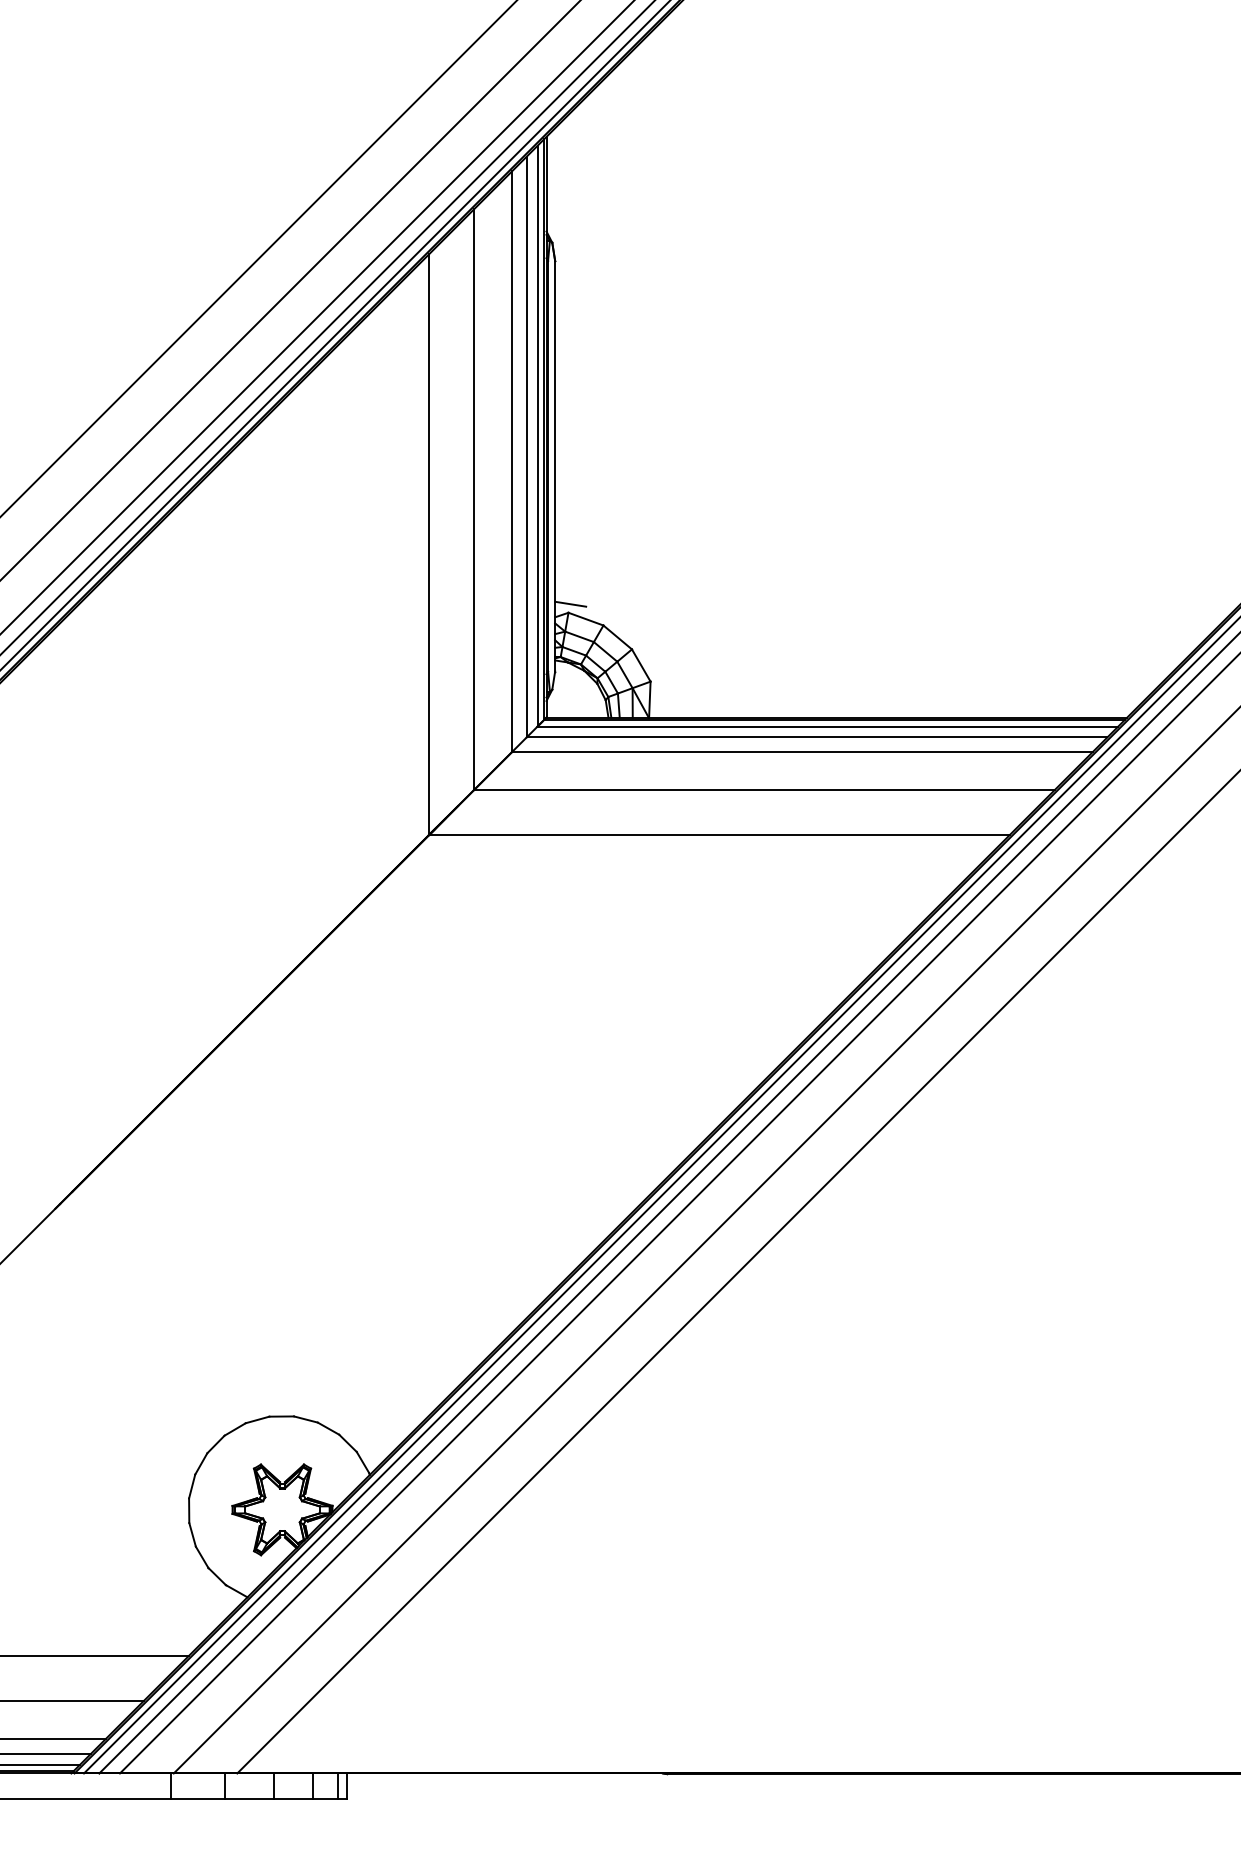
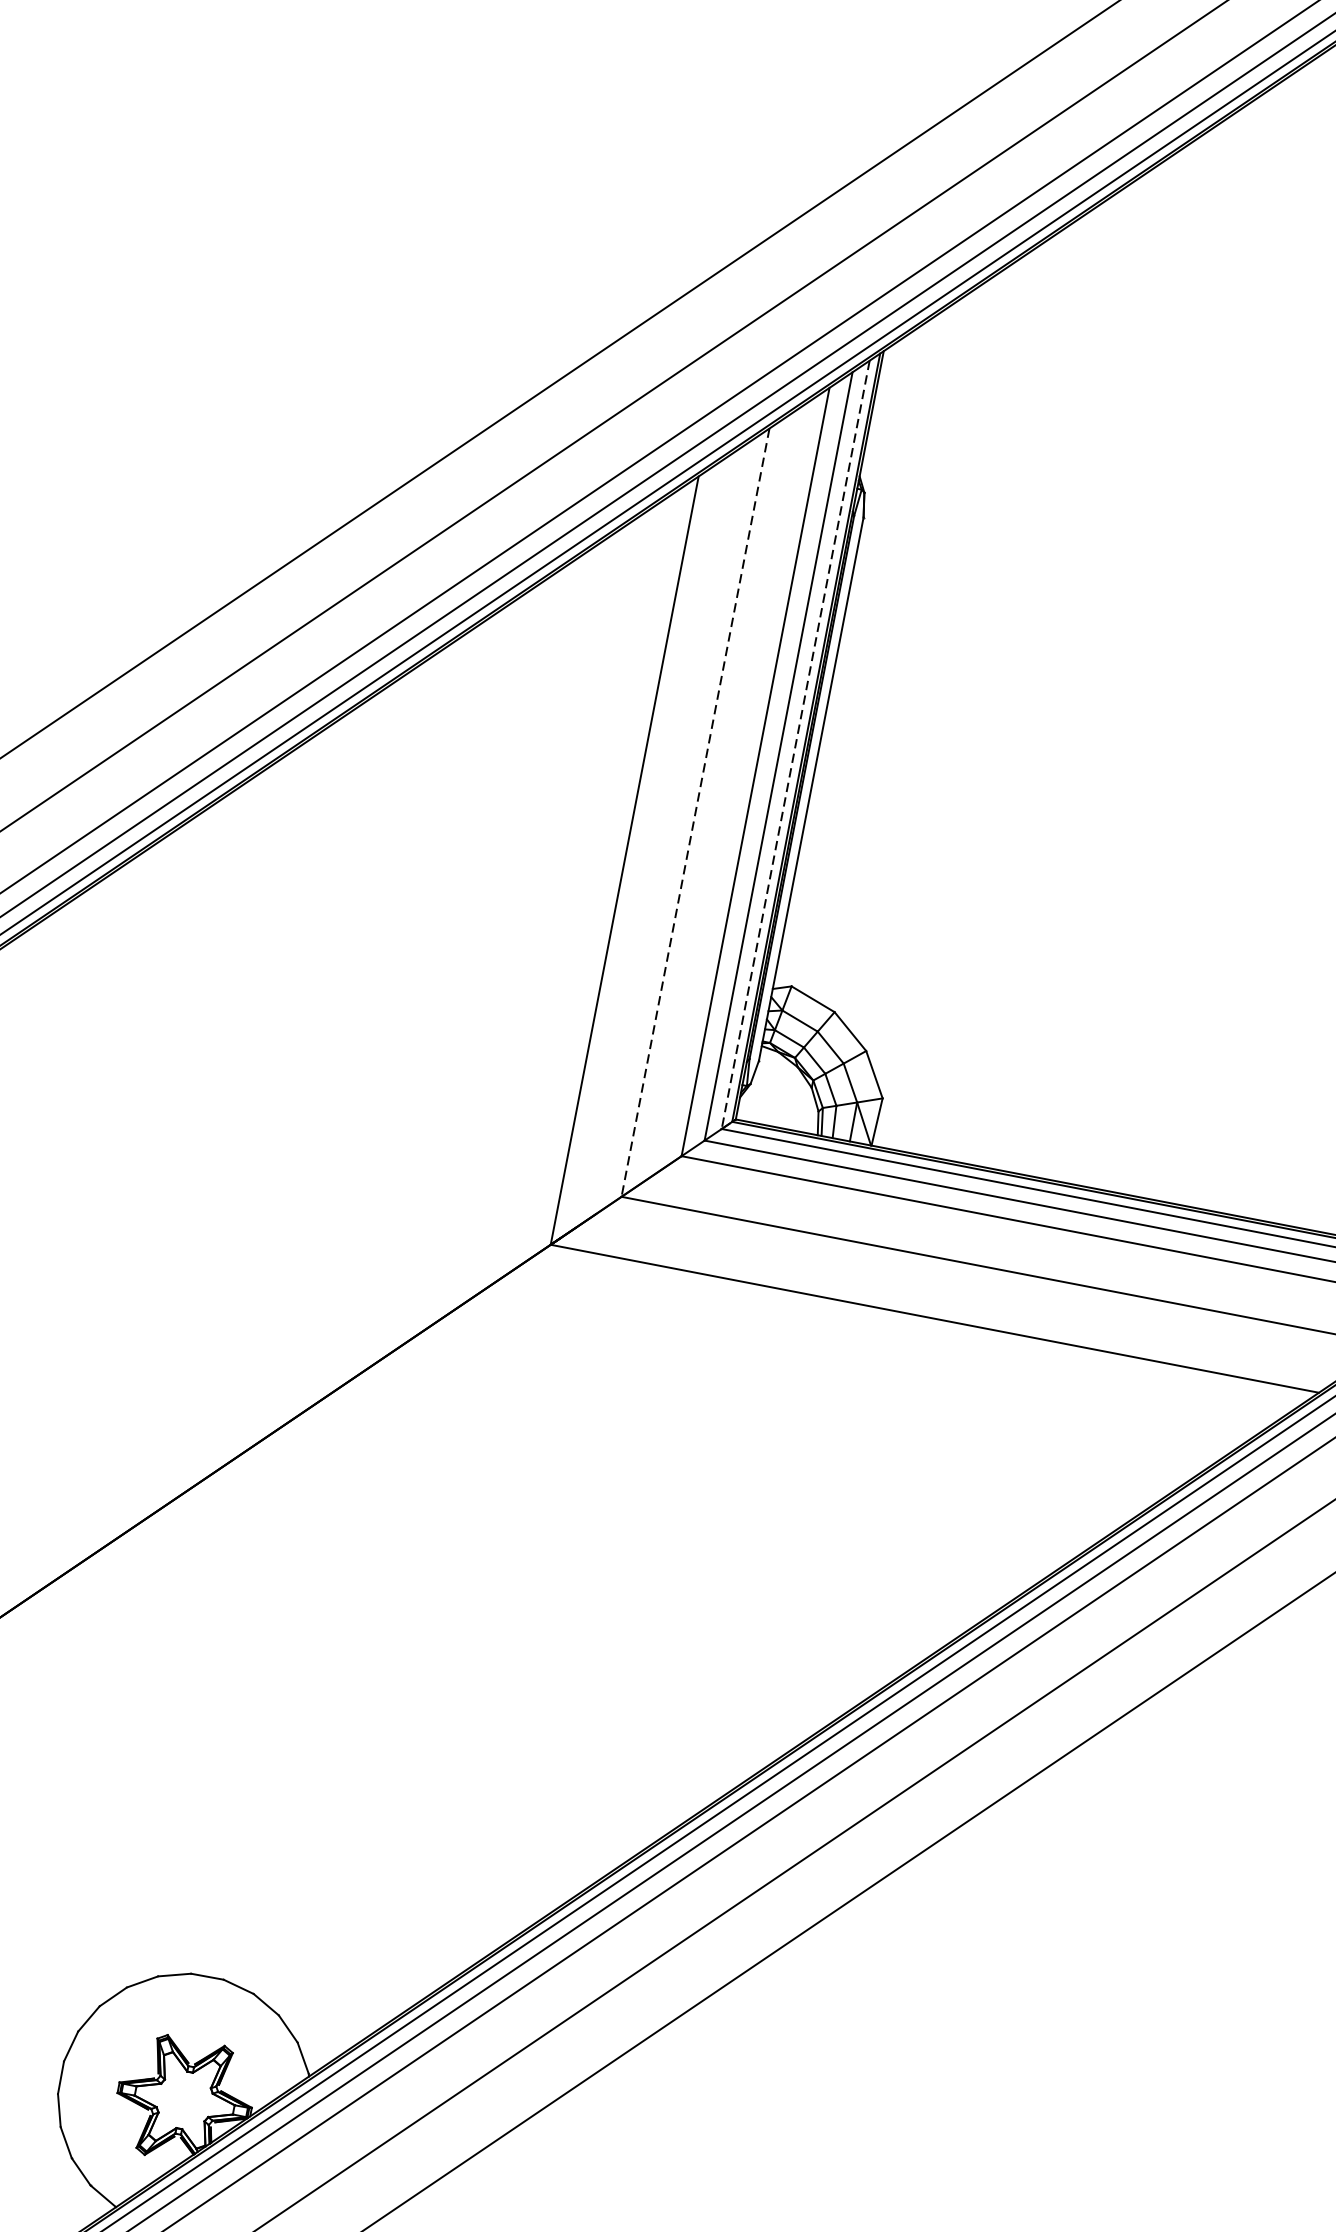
line: (537, 436) -> (795, 745), solid -> dashed
line: (474, 500) -> (695, 813), solid -> dashed
line: (570, 603) -> (796, 974), removed

